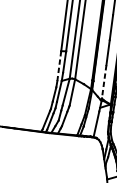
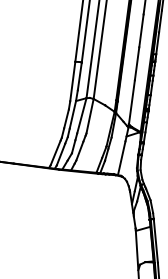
line: (59, 66) -> (72, 81), dashed -> solid
line: (103, 82) -> (131, 103), dashed -> solid

